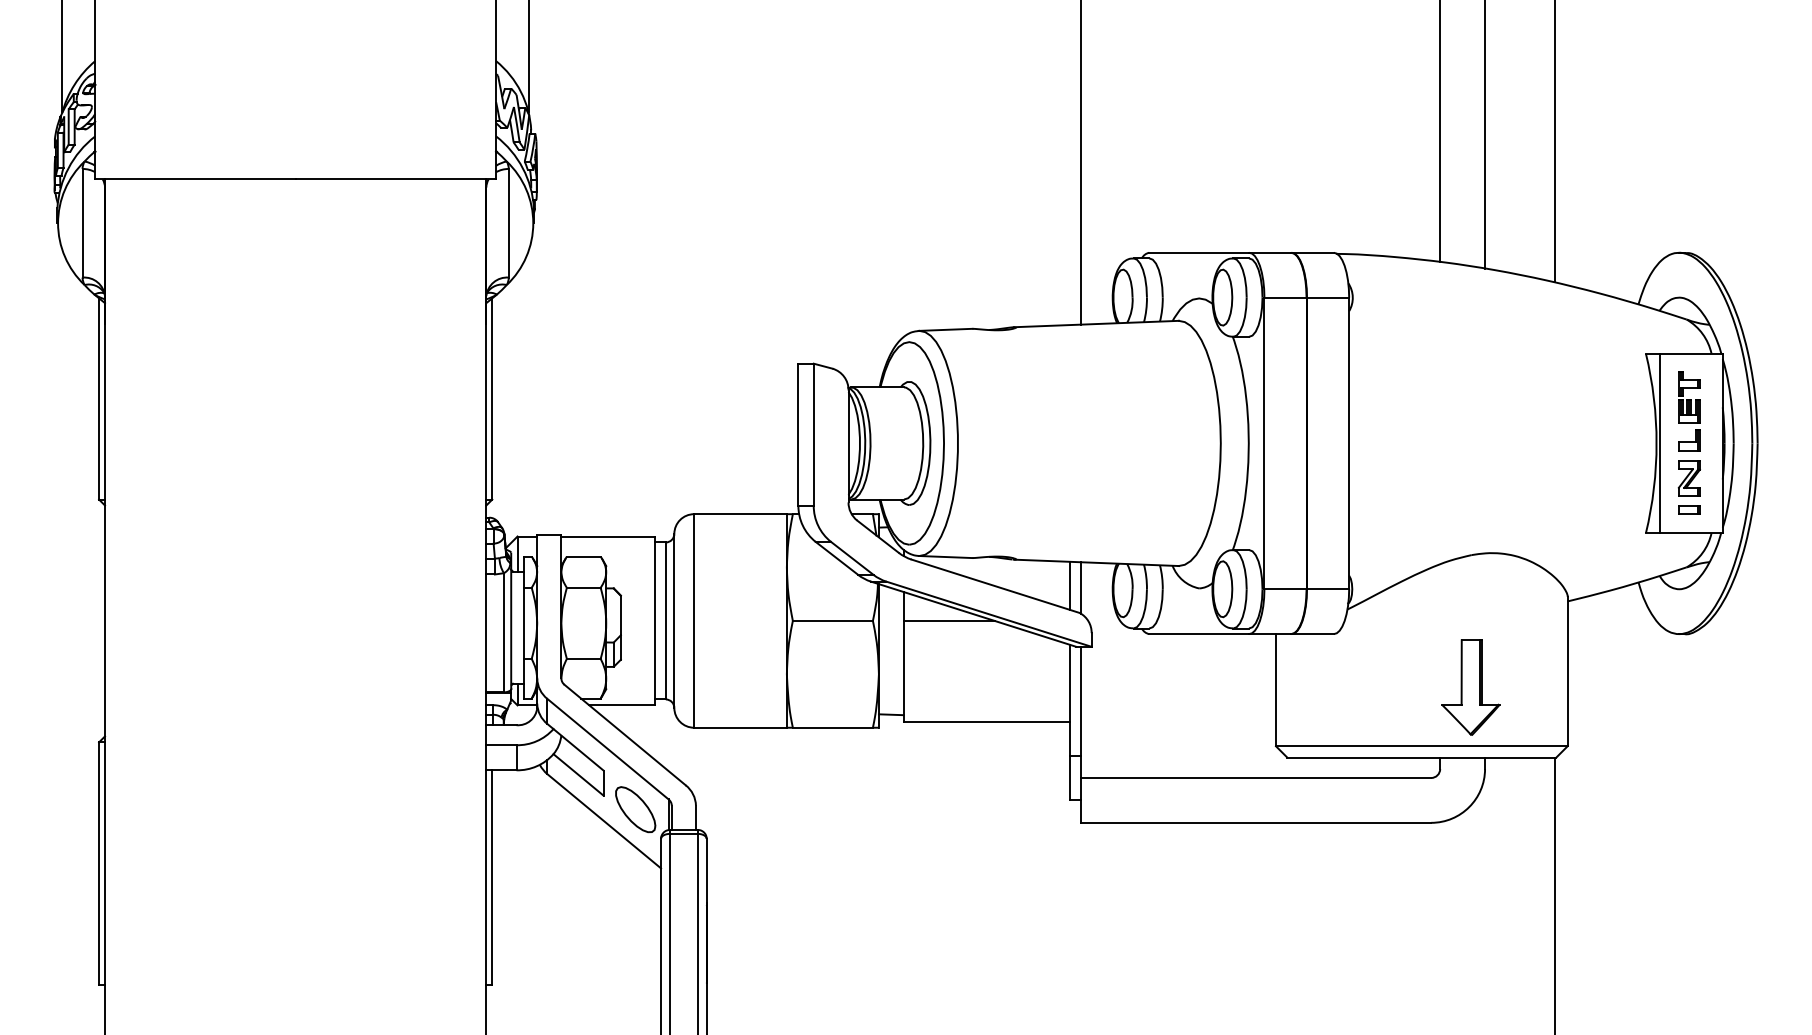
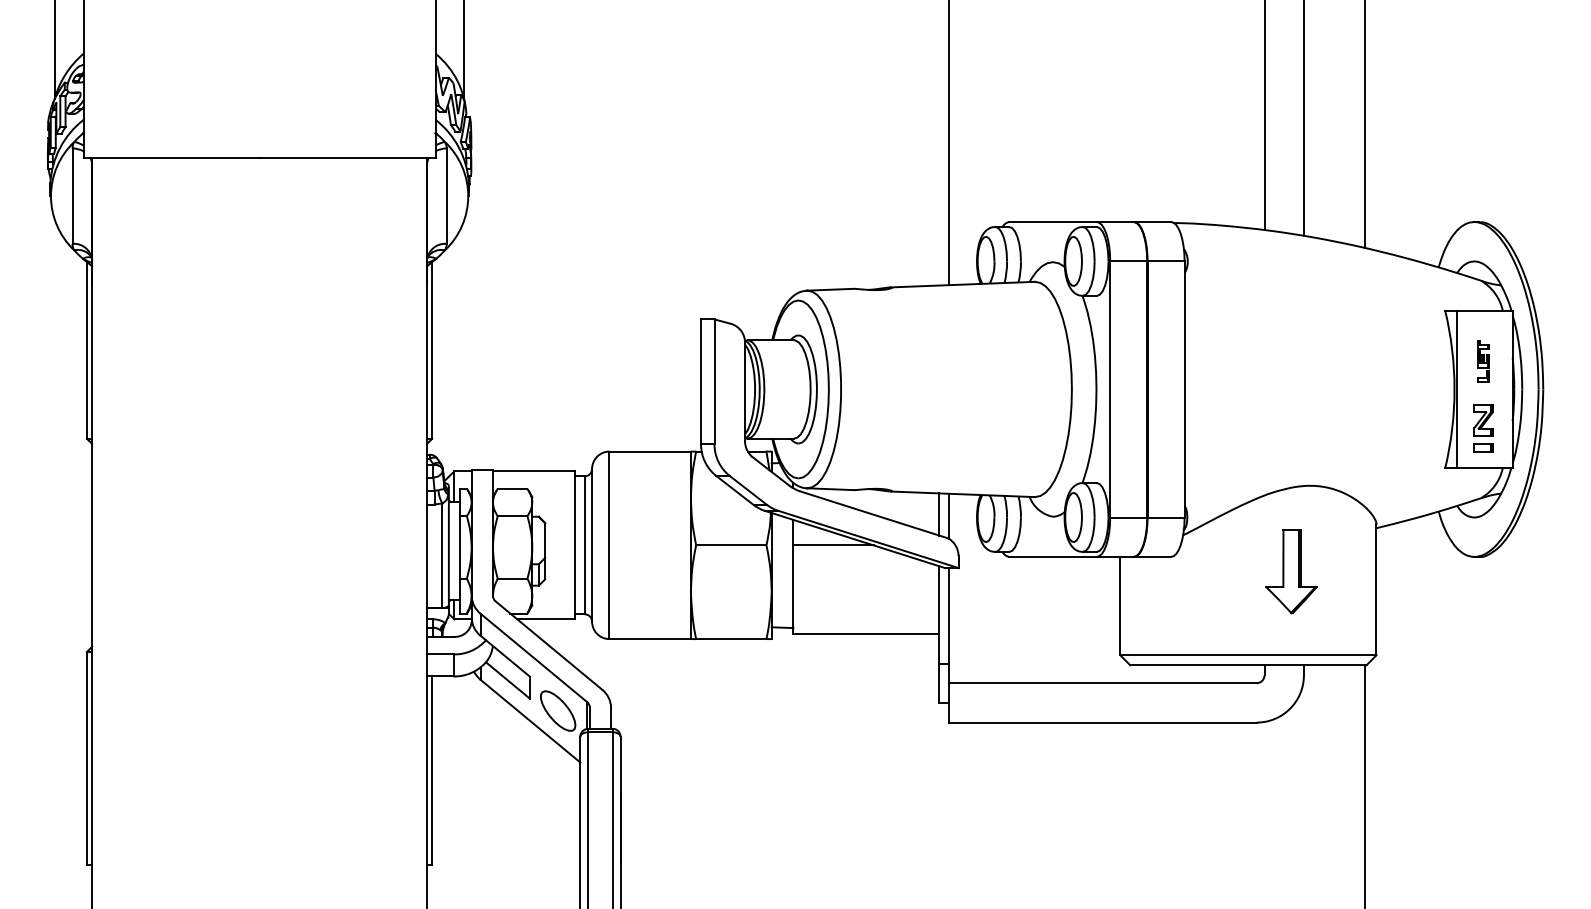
part: (1689, 411) -> (1483, 361), size x0.6
part: (1470, 687) -> (1291, 571), moved

